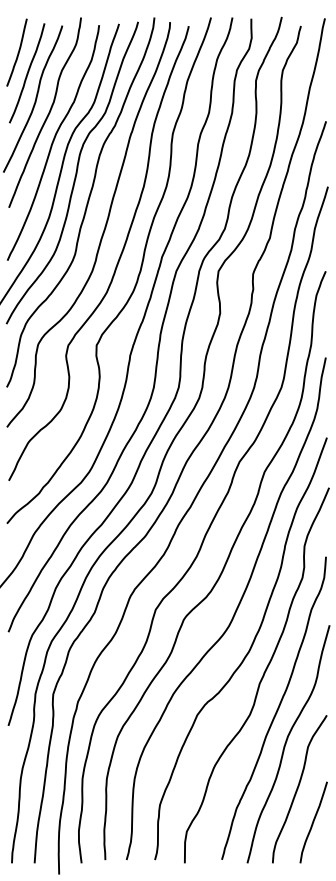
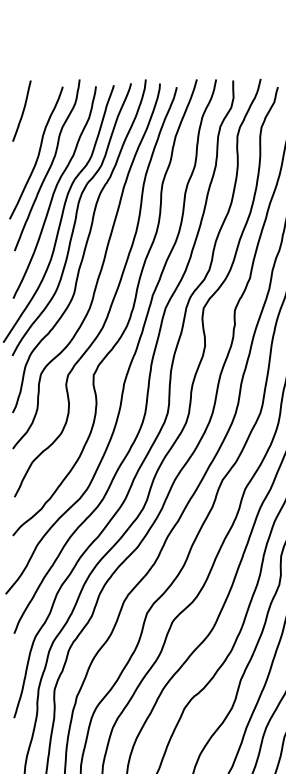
curve: (27, 73) -> (31, 129), removed

